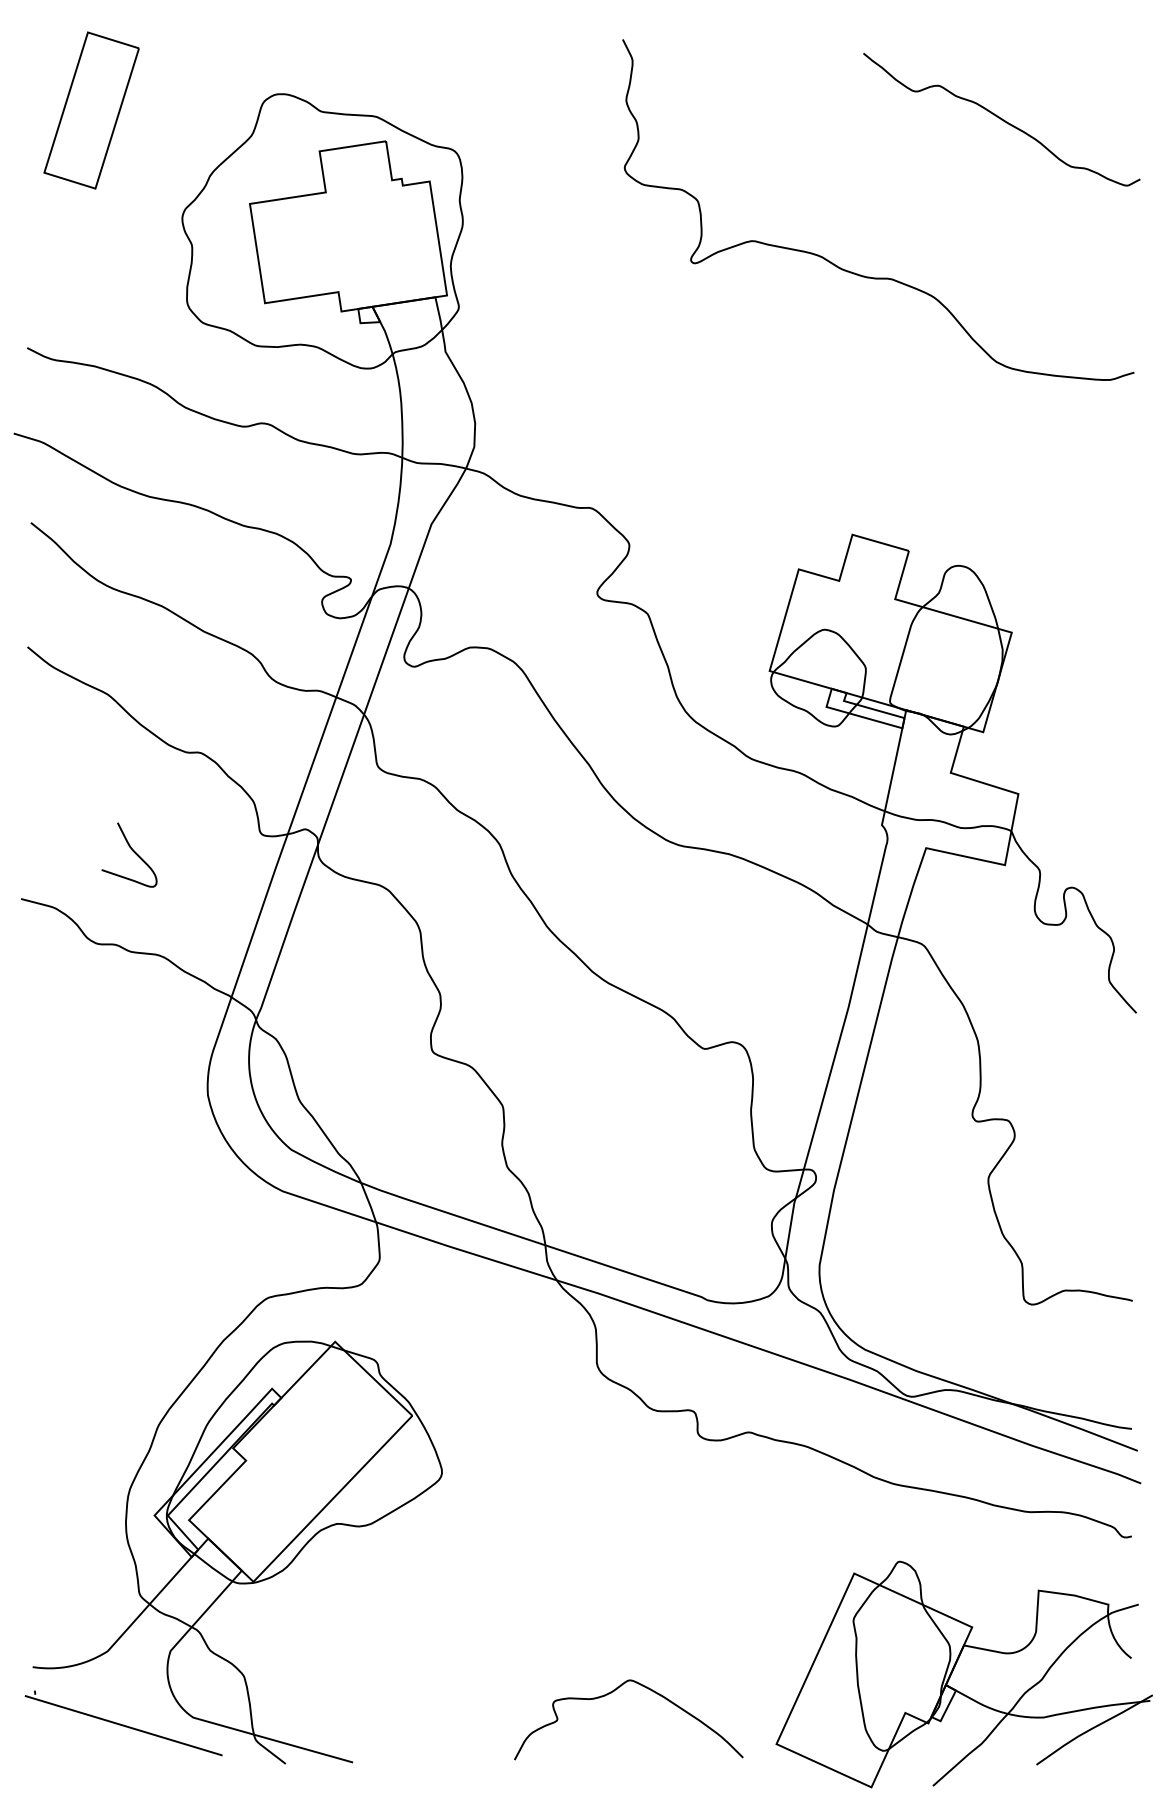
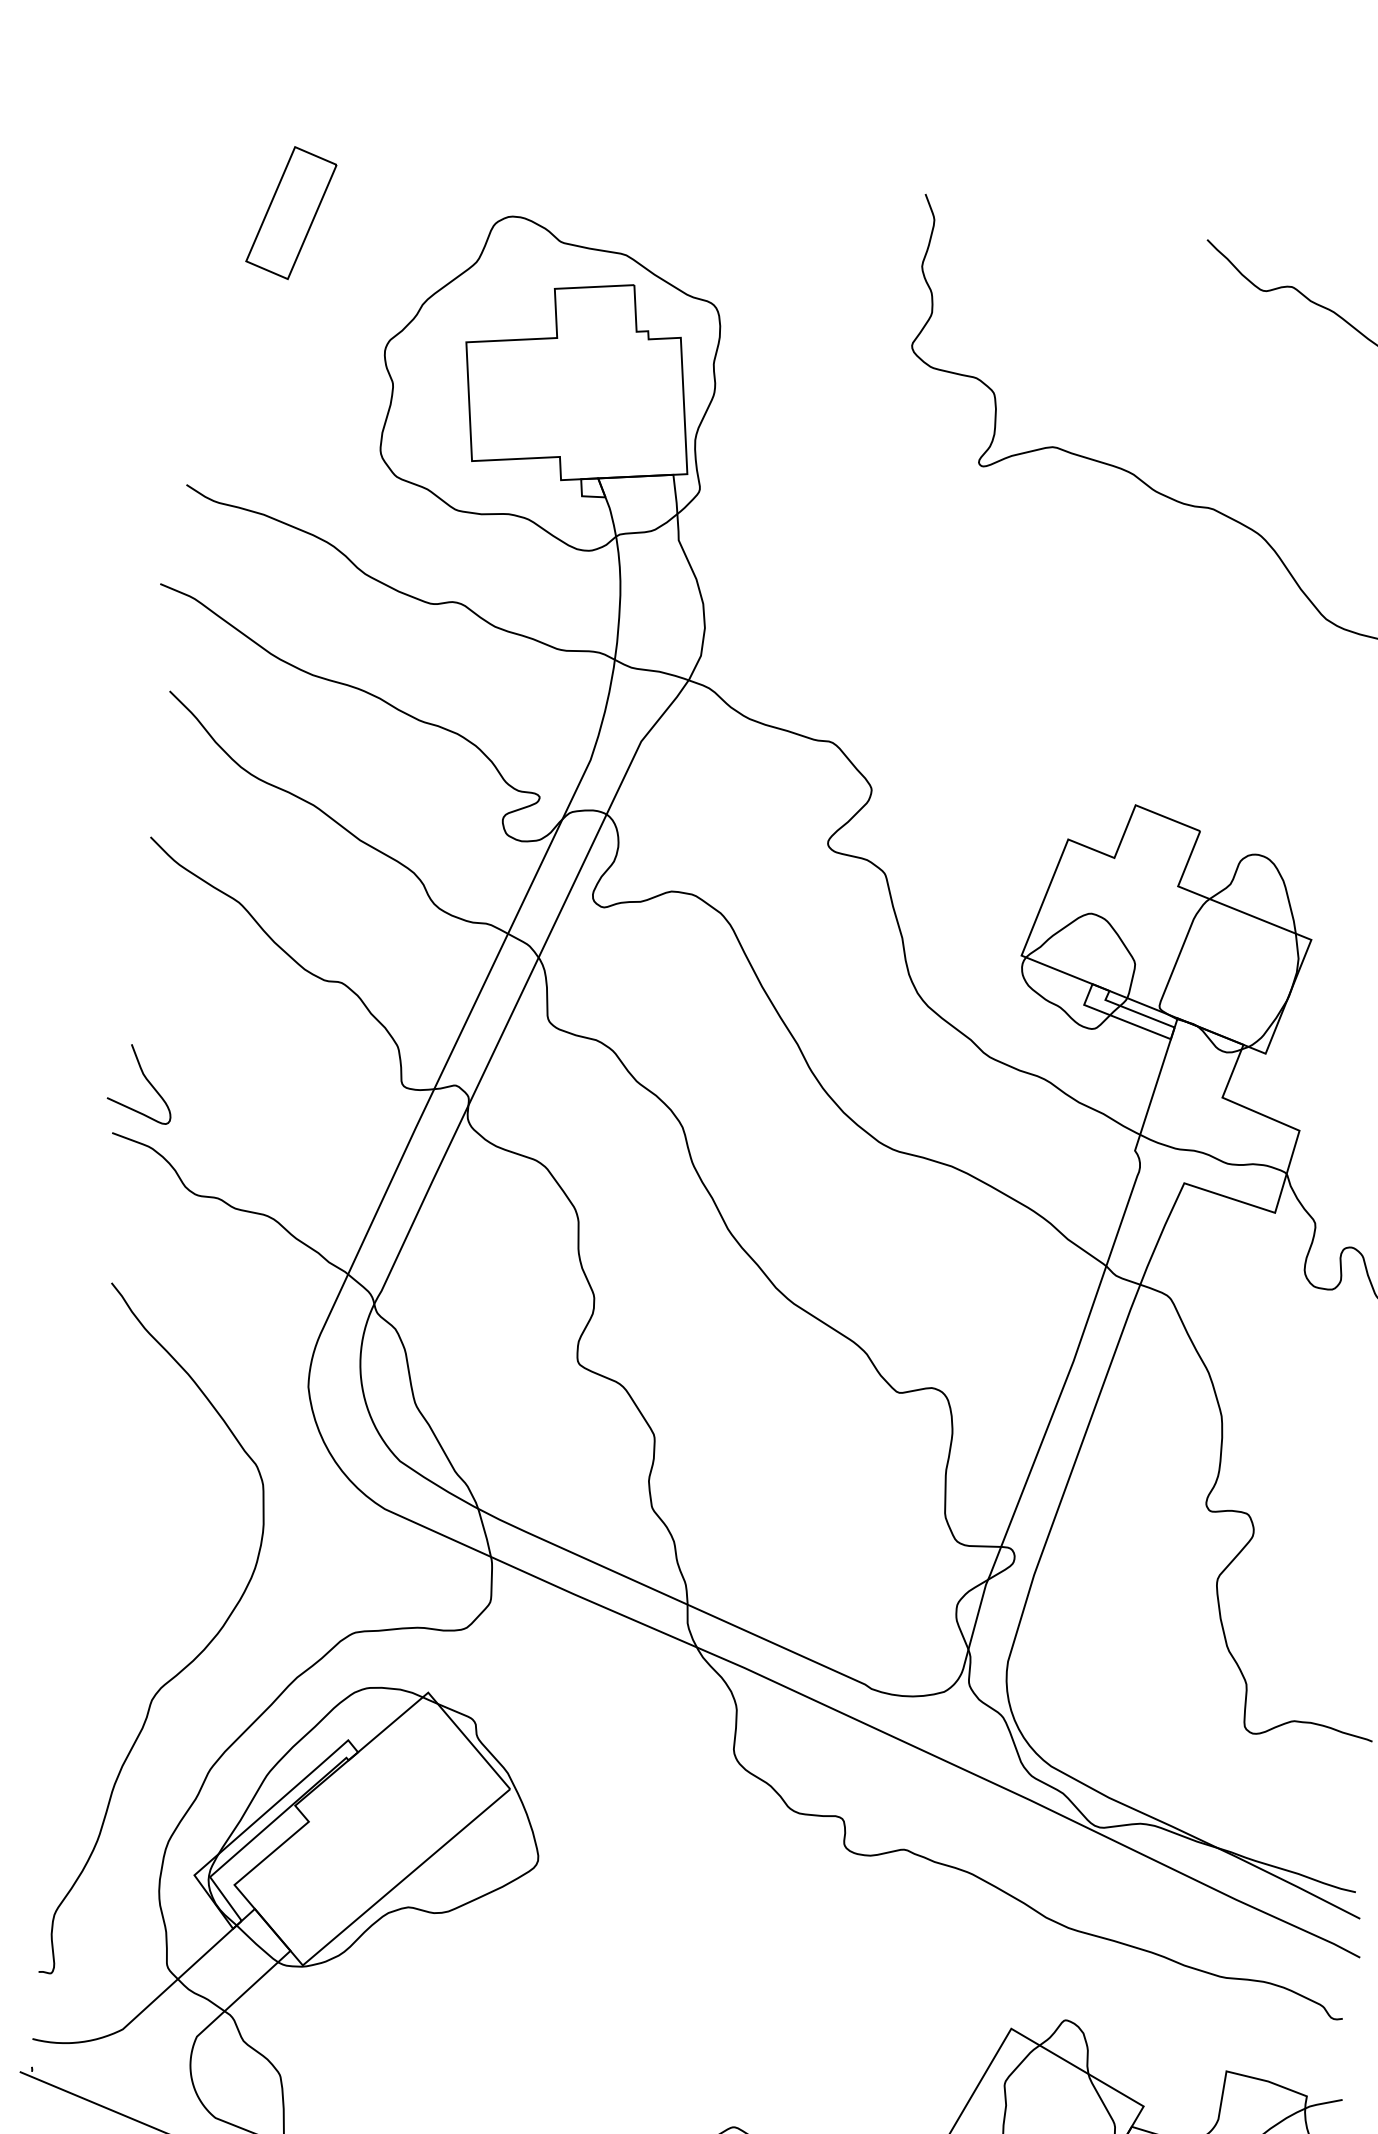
part: (91, 110) -> (291, 213), size x0.71
curve: (132, 851) -> (145, 1079), moved
curve: (129, 1339) -> (186, 1664), added

